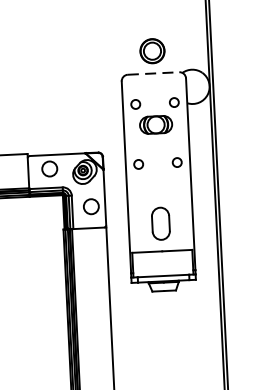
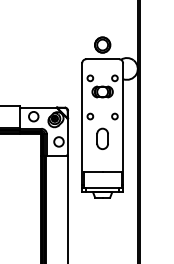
line: (154, 73) -> (103, 59), dashed -> solid
part: (160, 223) -> (102, 138), moved

